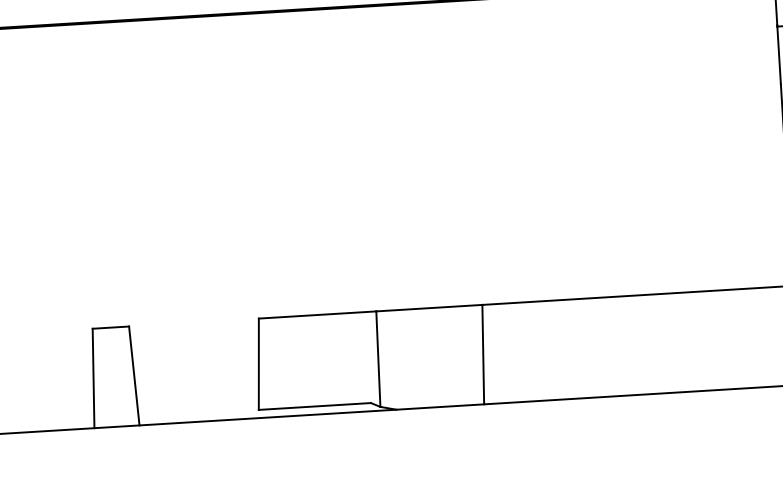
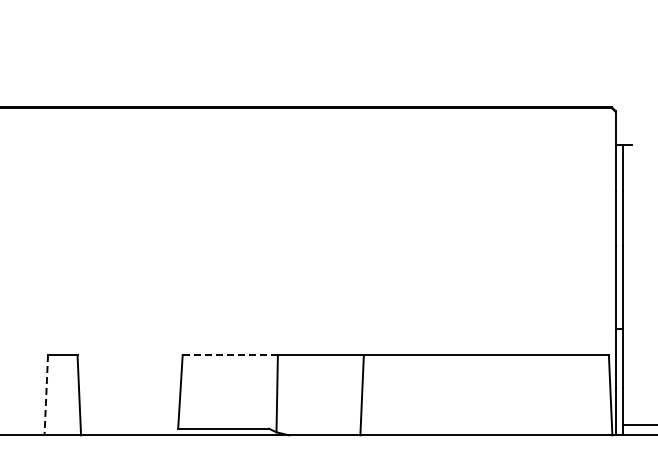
line: (317, 314) -> (230, 354), solid -> dashed
line: (93, 378) -> (46, 395), solid -> dashed

